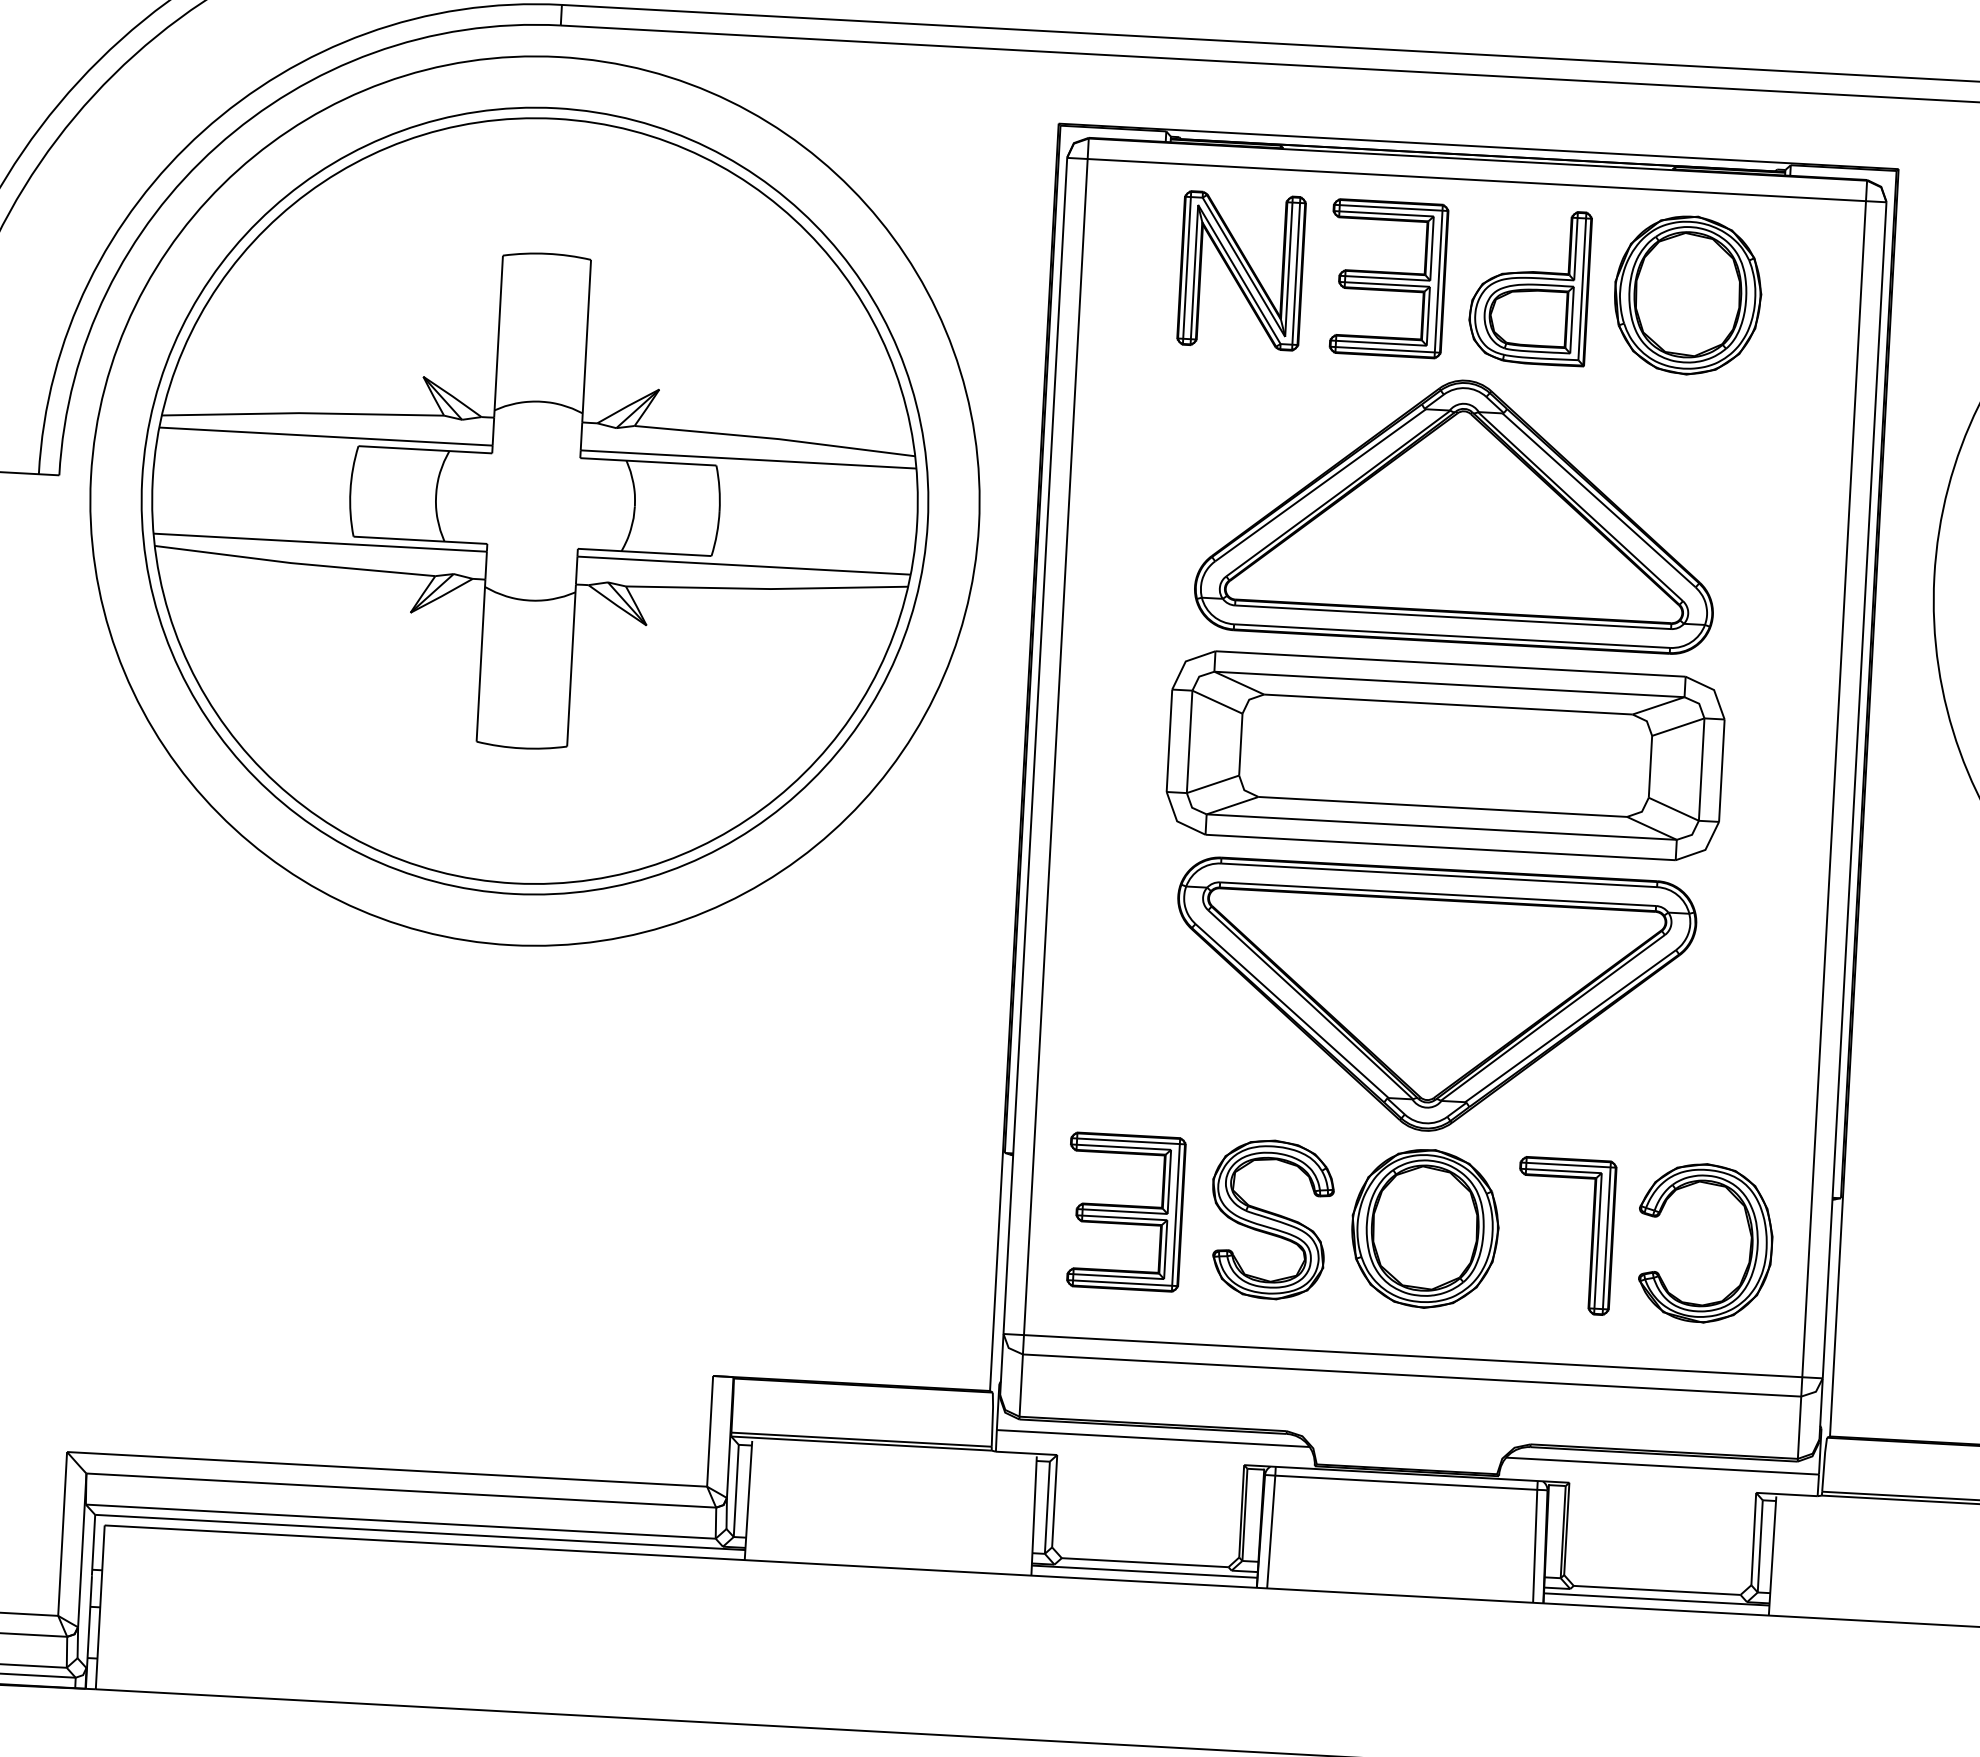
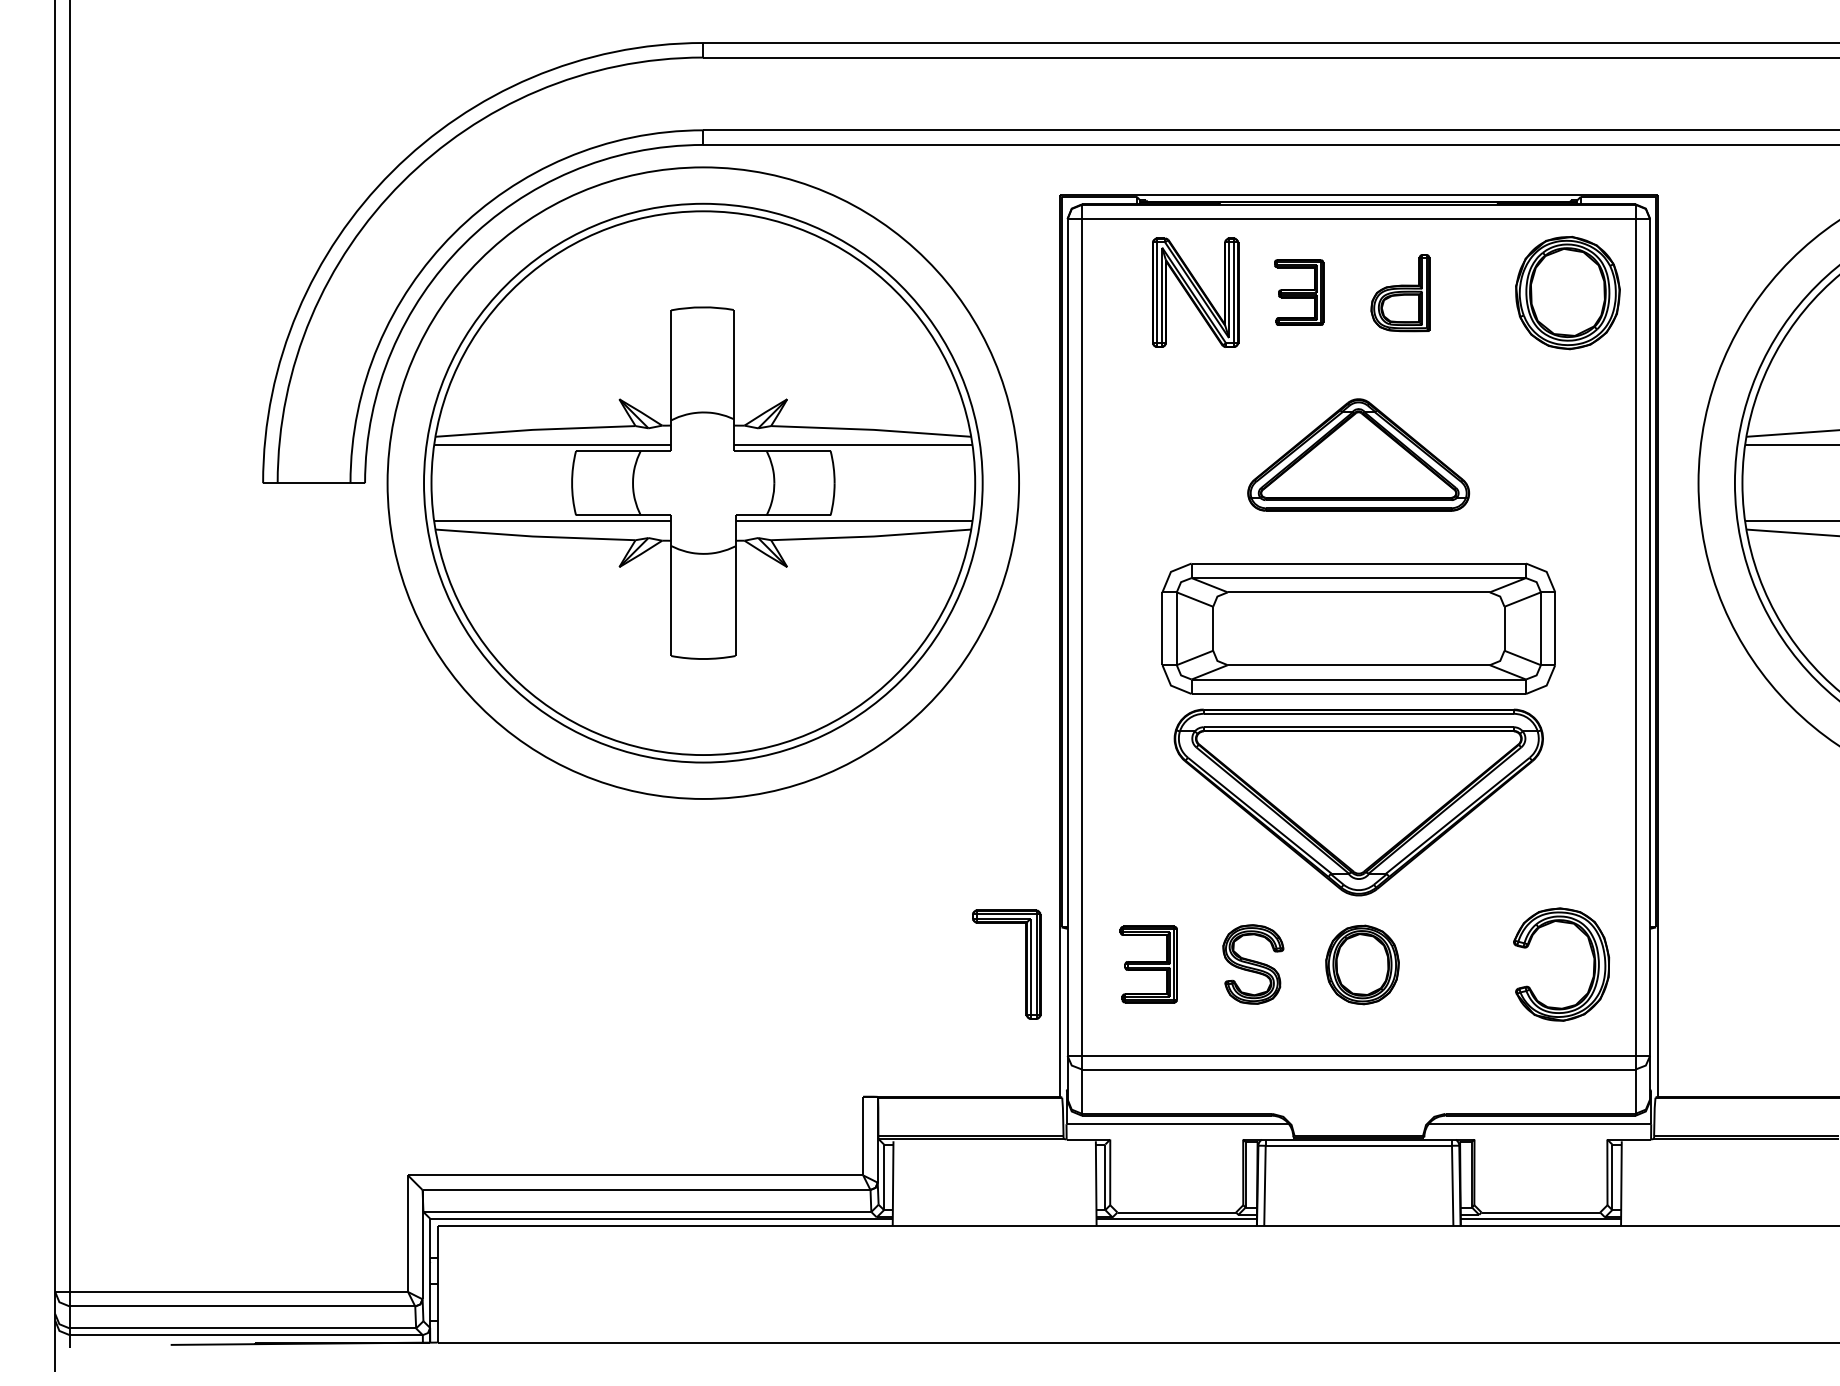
part: (1386, 278) -> (1298, 292), size x0.6
part: (1529, 286) -> (1400, 292), size x0.7
part: (1687, 295) -> (1567, 293), moved
part: (1458, 510) -> (1358, 454), size x0.6
part: (1124, 1211) -> (1148, 964), size x0.7
part: (1271, 1219) -> (1253, 964), size x0.7
part: (1425, 1228) -> (1362, 964), size x0.7
part: (1591, 1237) -> (1025, 964), moved

